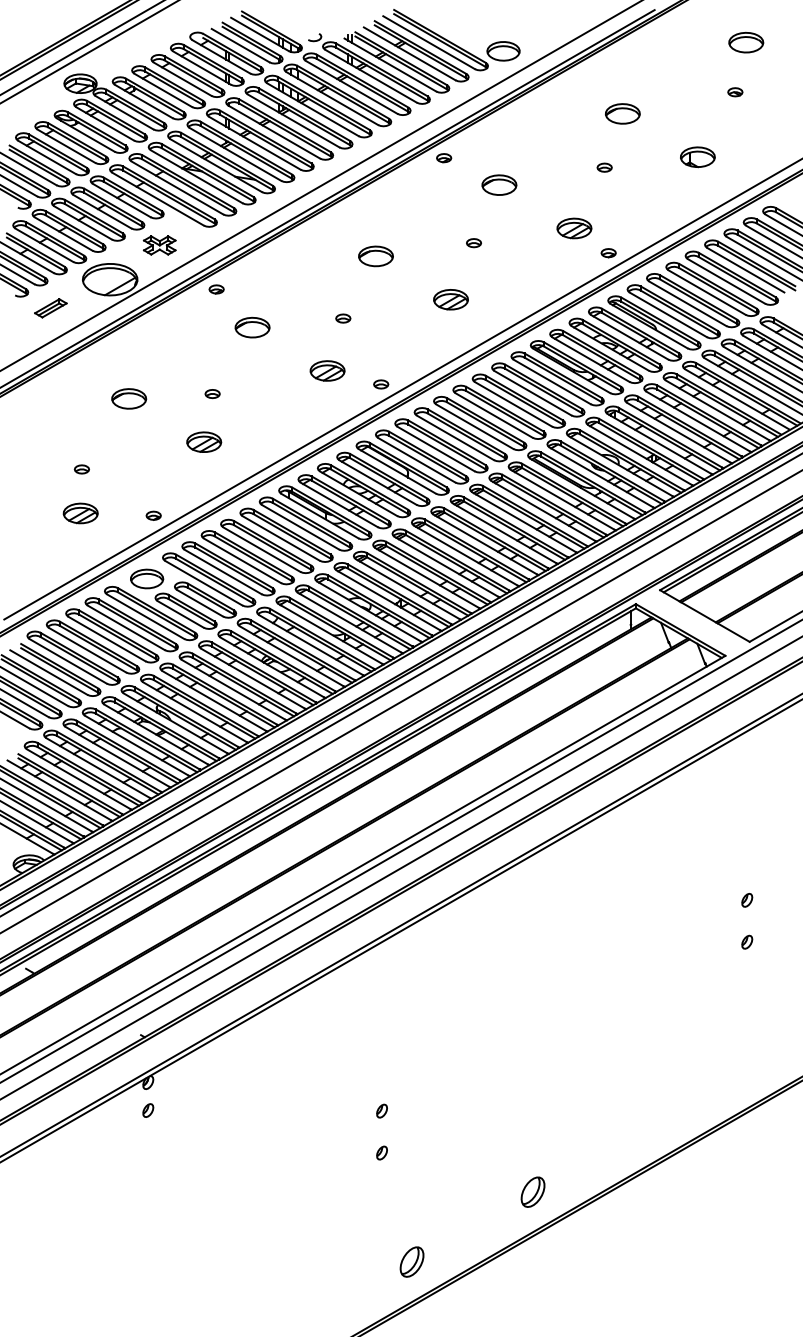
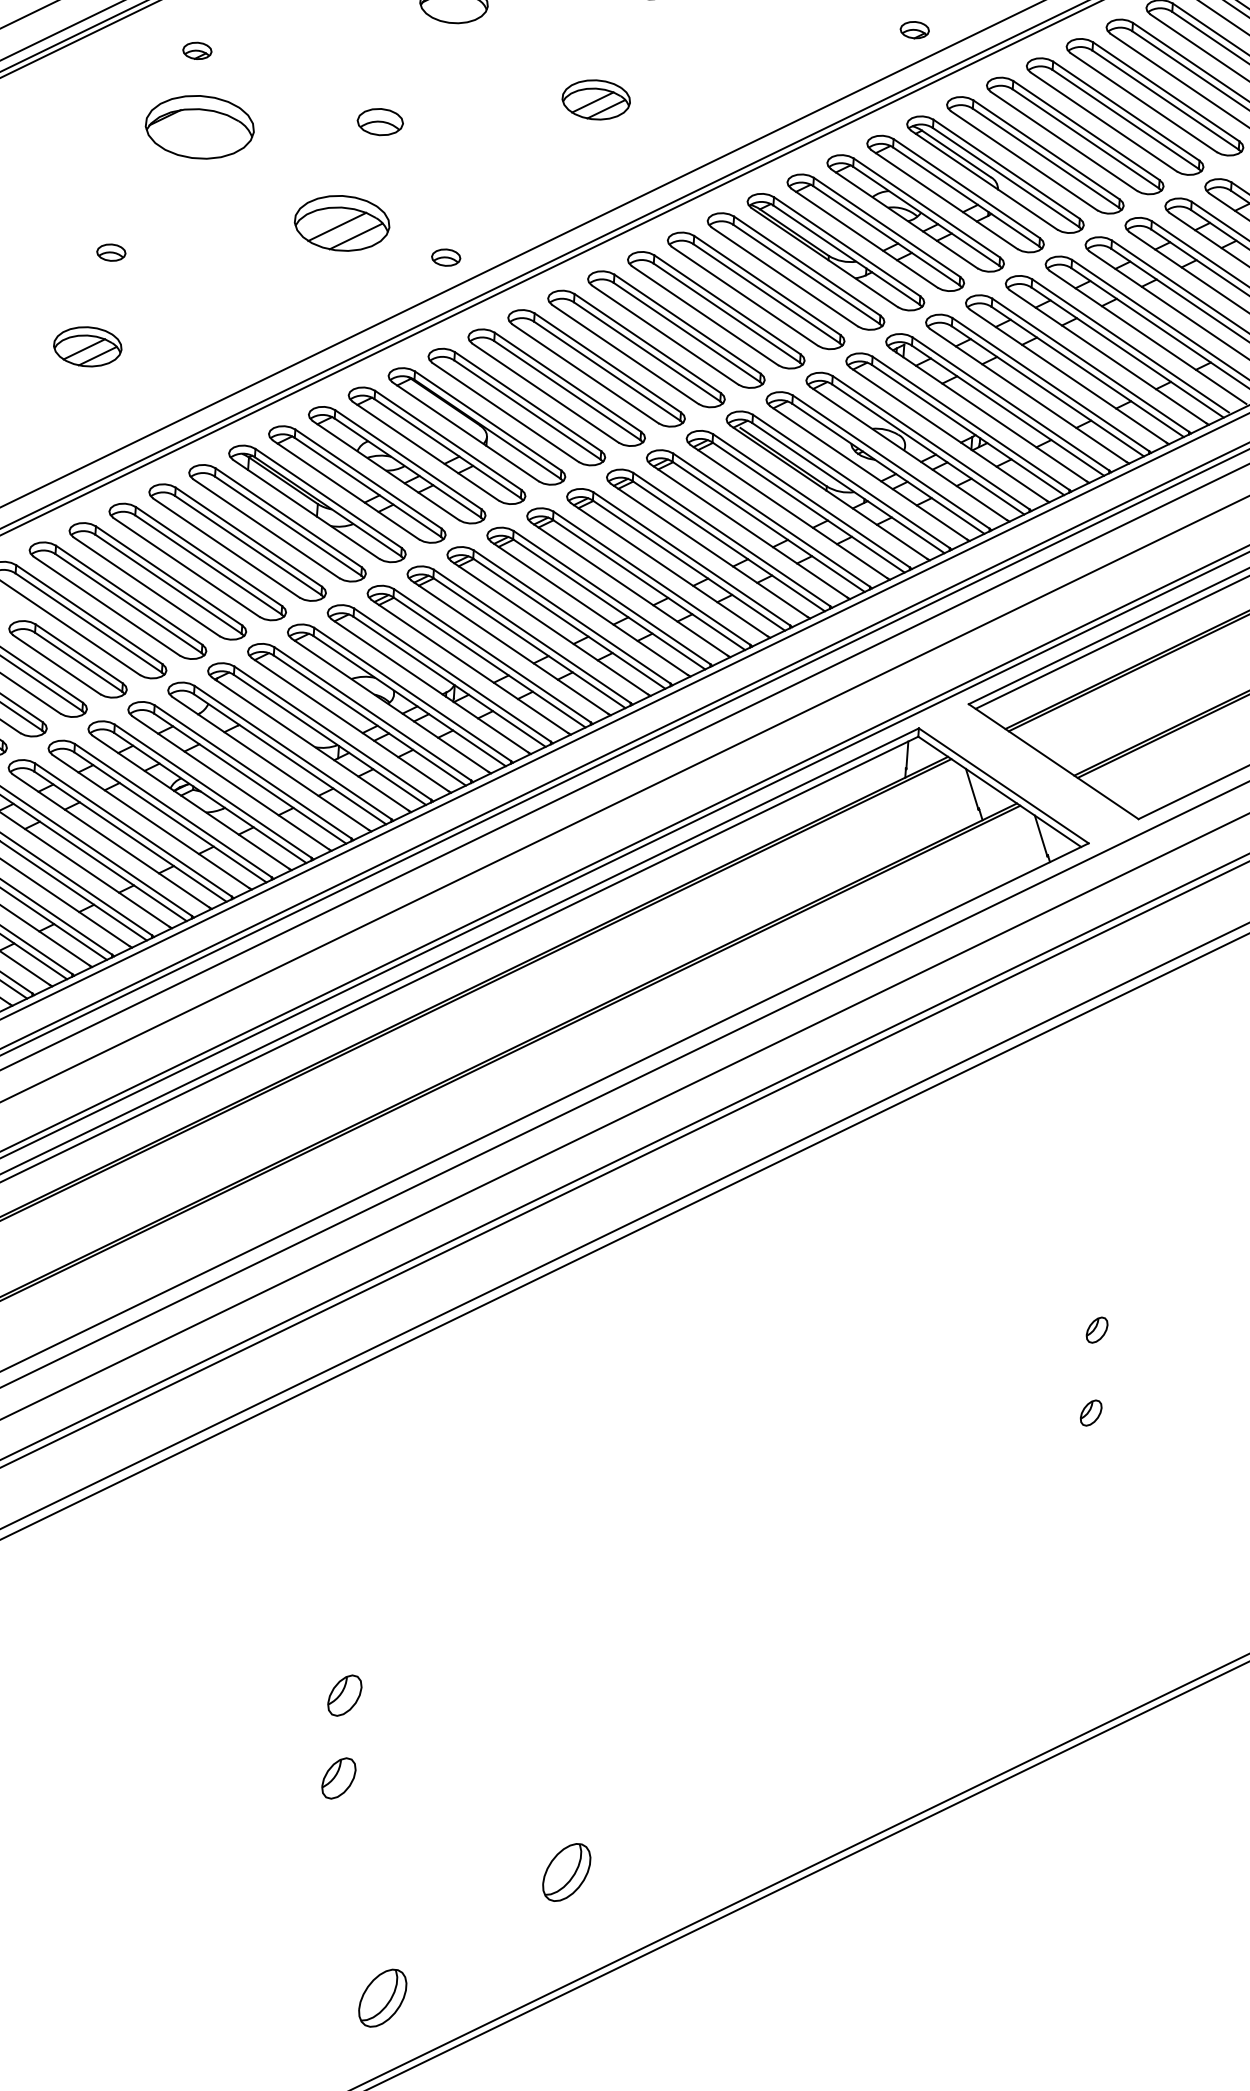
part: (216, 289) -> (197, 50), moved
part: (343, 318) -> (380, 121), size x1.6
part: (252, 327) -> (199, 126), size x1.6
part: (327, 370) -> (341, 222), size x1.4
part: (381, 1110) -> (343, 1694), size x1.6
part: (381, 1152) -> (337, 1777), size x1.6
part: (532, 1191) -> (565, 1871), moved

